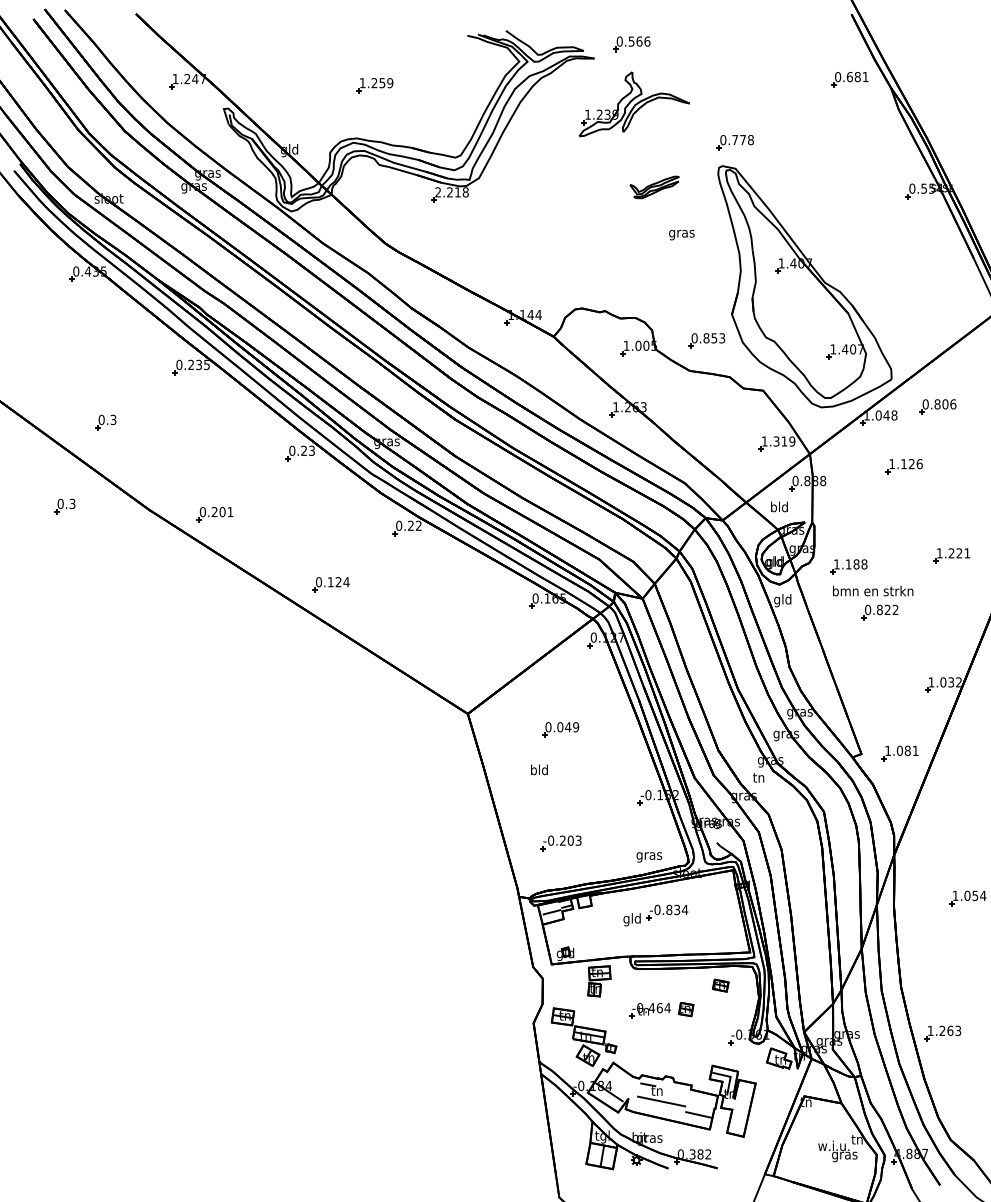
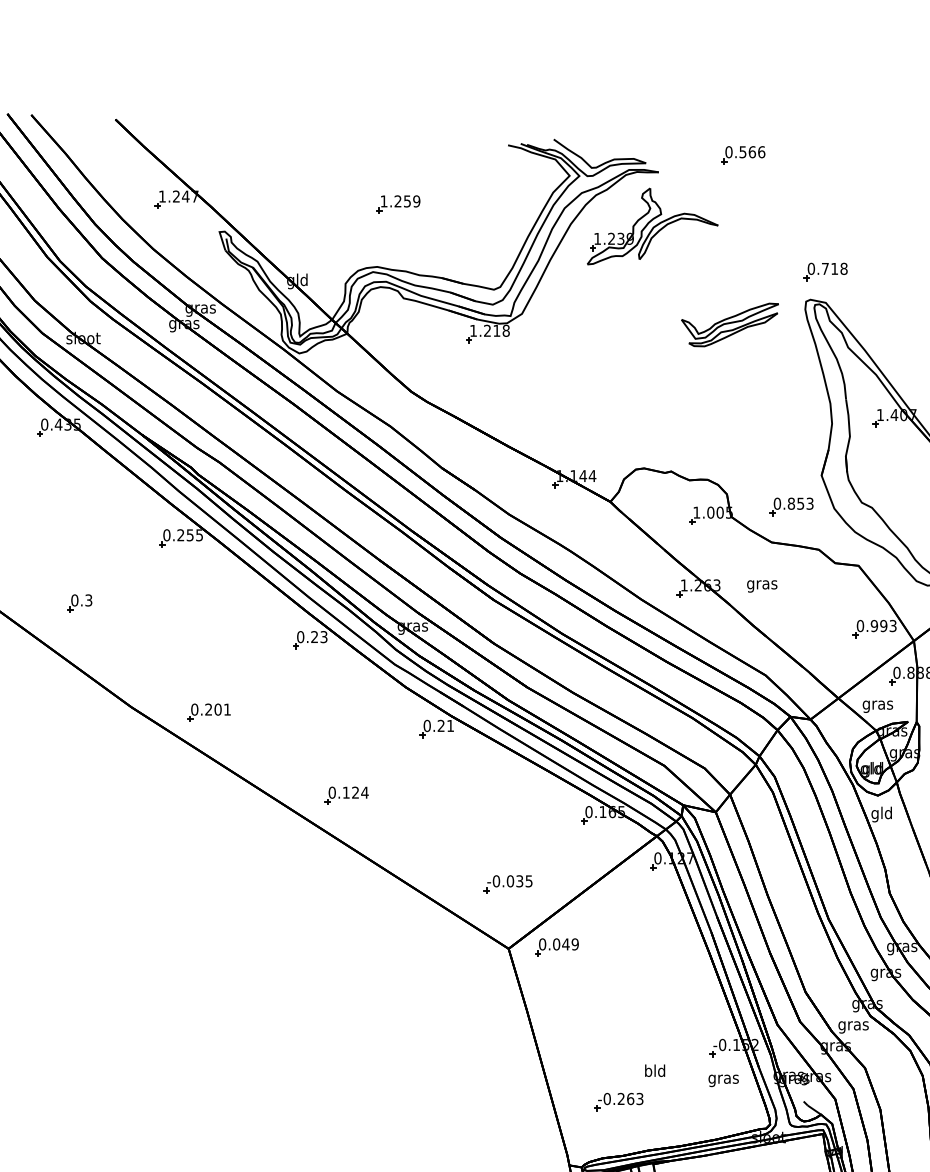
part: (631, 44) -> (742, 155), moved
part: (633, 104) -> (651, 226), moved
text: (742, 140) -> (834, 269), 0.778 -> 0.718
part: (654, 187) -> (729, 325), size x1.67
text: (437, 192) -> (472, 330), 2.218 -> 1.218
text: (681, 234) -> (761, 585), moved
text: (198, 363) -> (189, 533), 0.235 -> 0.255
text: (778, 441) -> (876, 626), 1.319 -> 0.993
part: (64, 506) -> (30, 703), removed
text: (779, 507) -> (877, 704), bld -> gras
text: (418, 525) -> (450, 725), 0.22 -> 0.21
part: (466, 659) -> (507, 884), added
part: (560, 729) -> (556, 947), moved
text: (539, 769) -> (655, 1070), moved
text: (758, 779) -> (853, 1026), tn -> gras
text: (570, 840) -> (630, 1098), -0.203 -> -0.263
text: (649, 857) -> (723, 1080), moved

